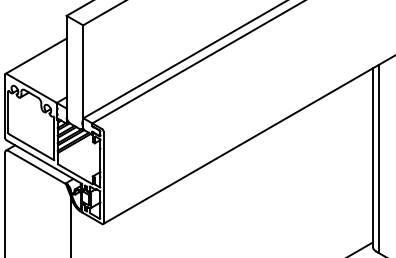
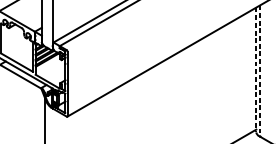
line: (372, 157) -> (256, 70), solid -> dashed
line: (378, 158) -> (260, 70), solid -> dashed

